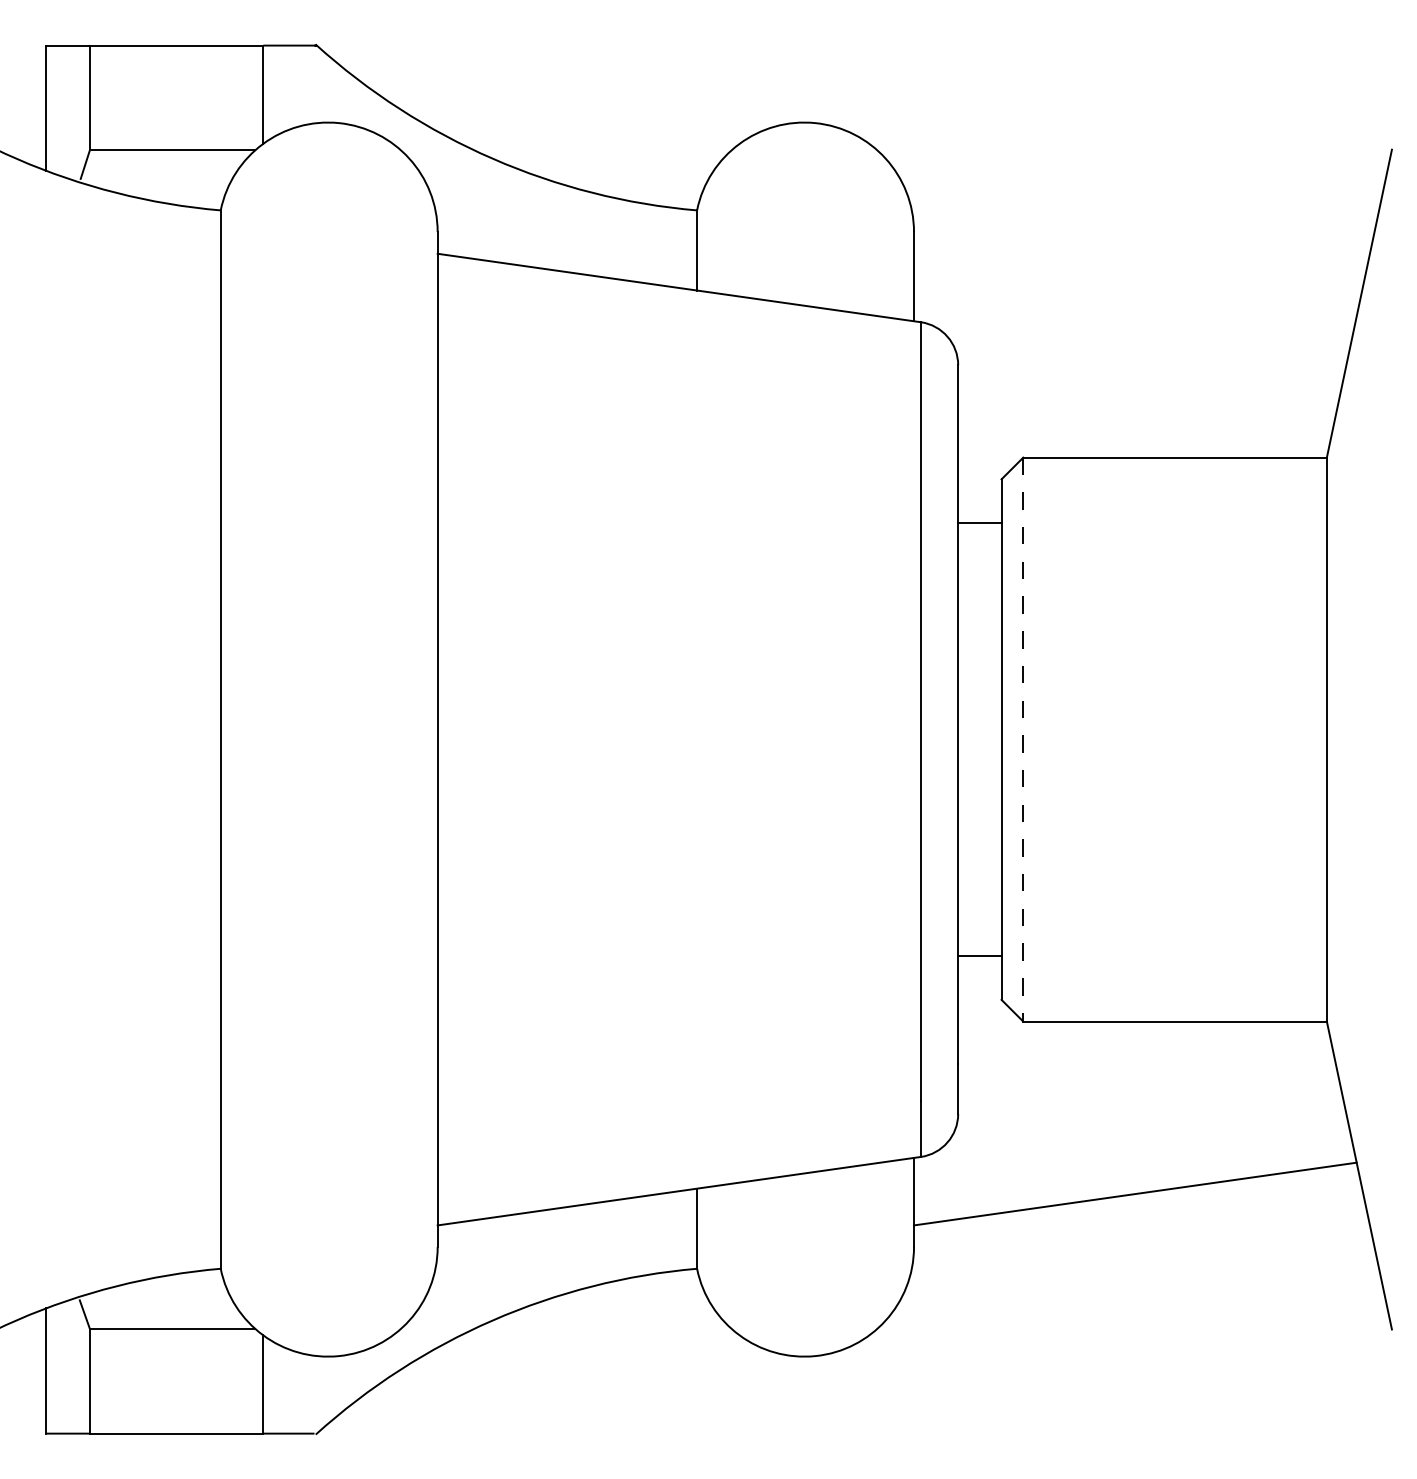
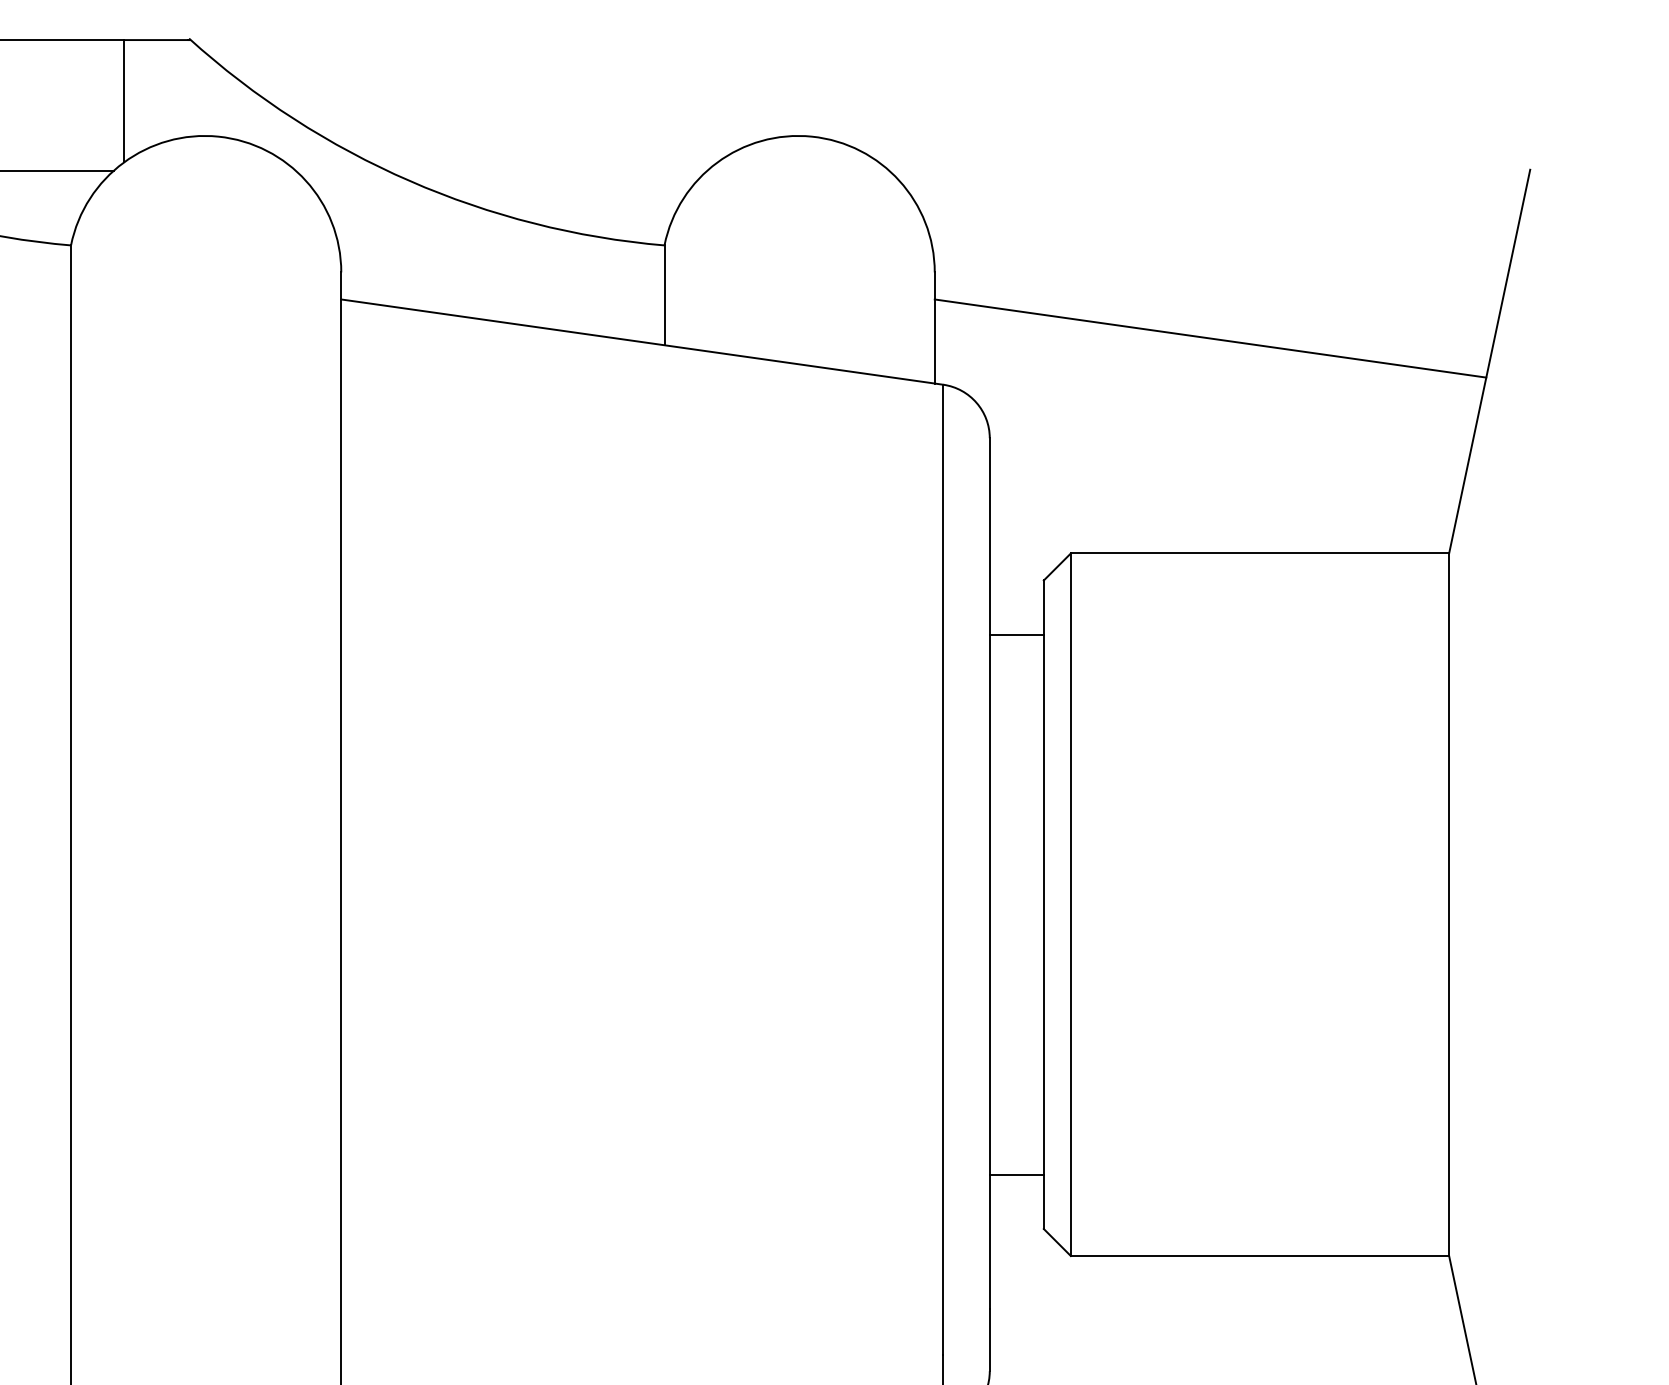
line: (1135, 284) -> (1210, 337), added
line: (1023, 739) -> (1071, 904), dashed -> solid

